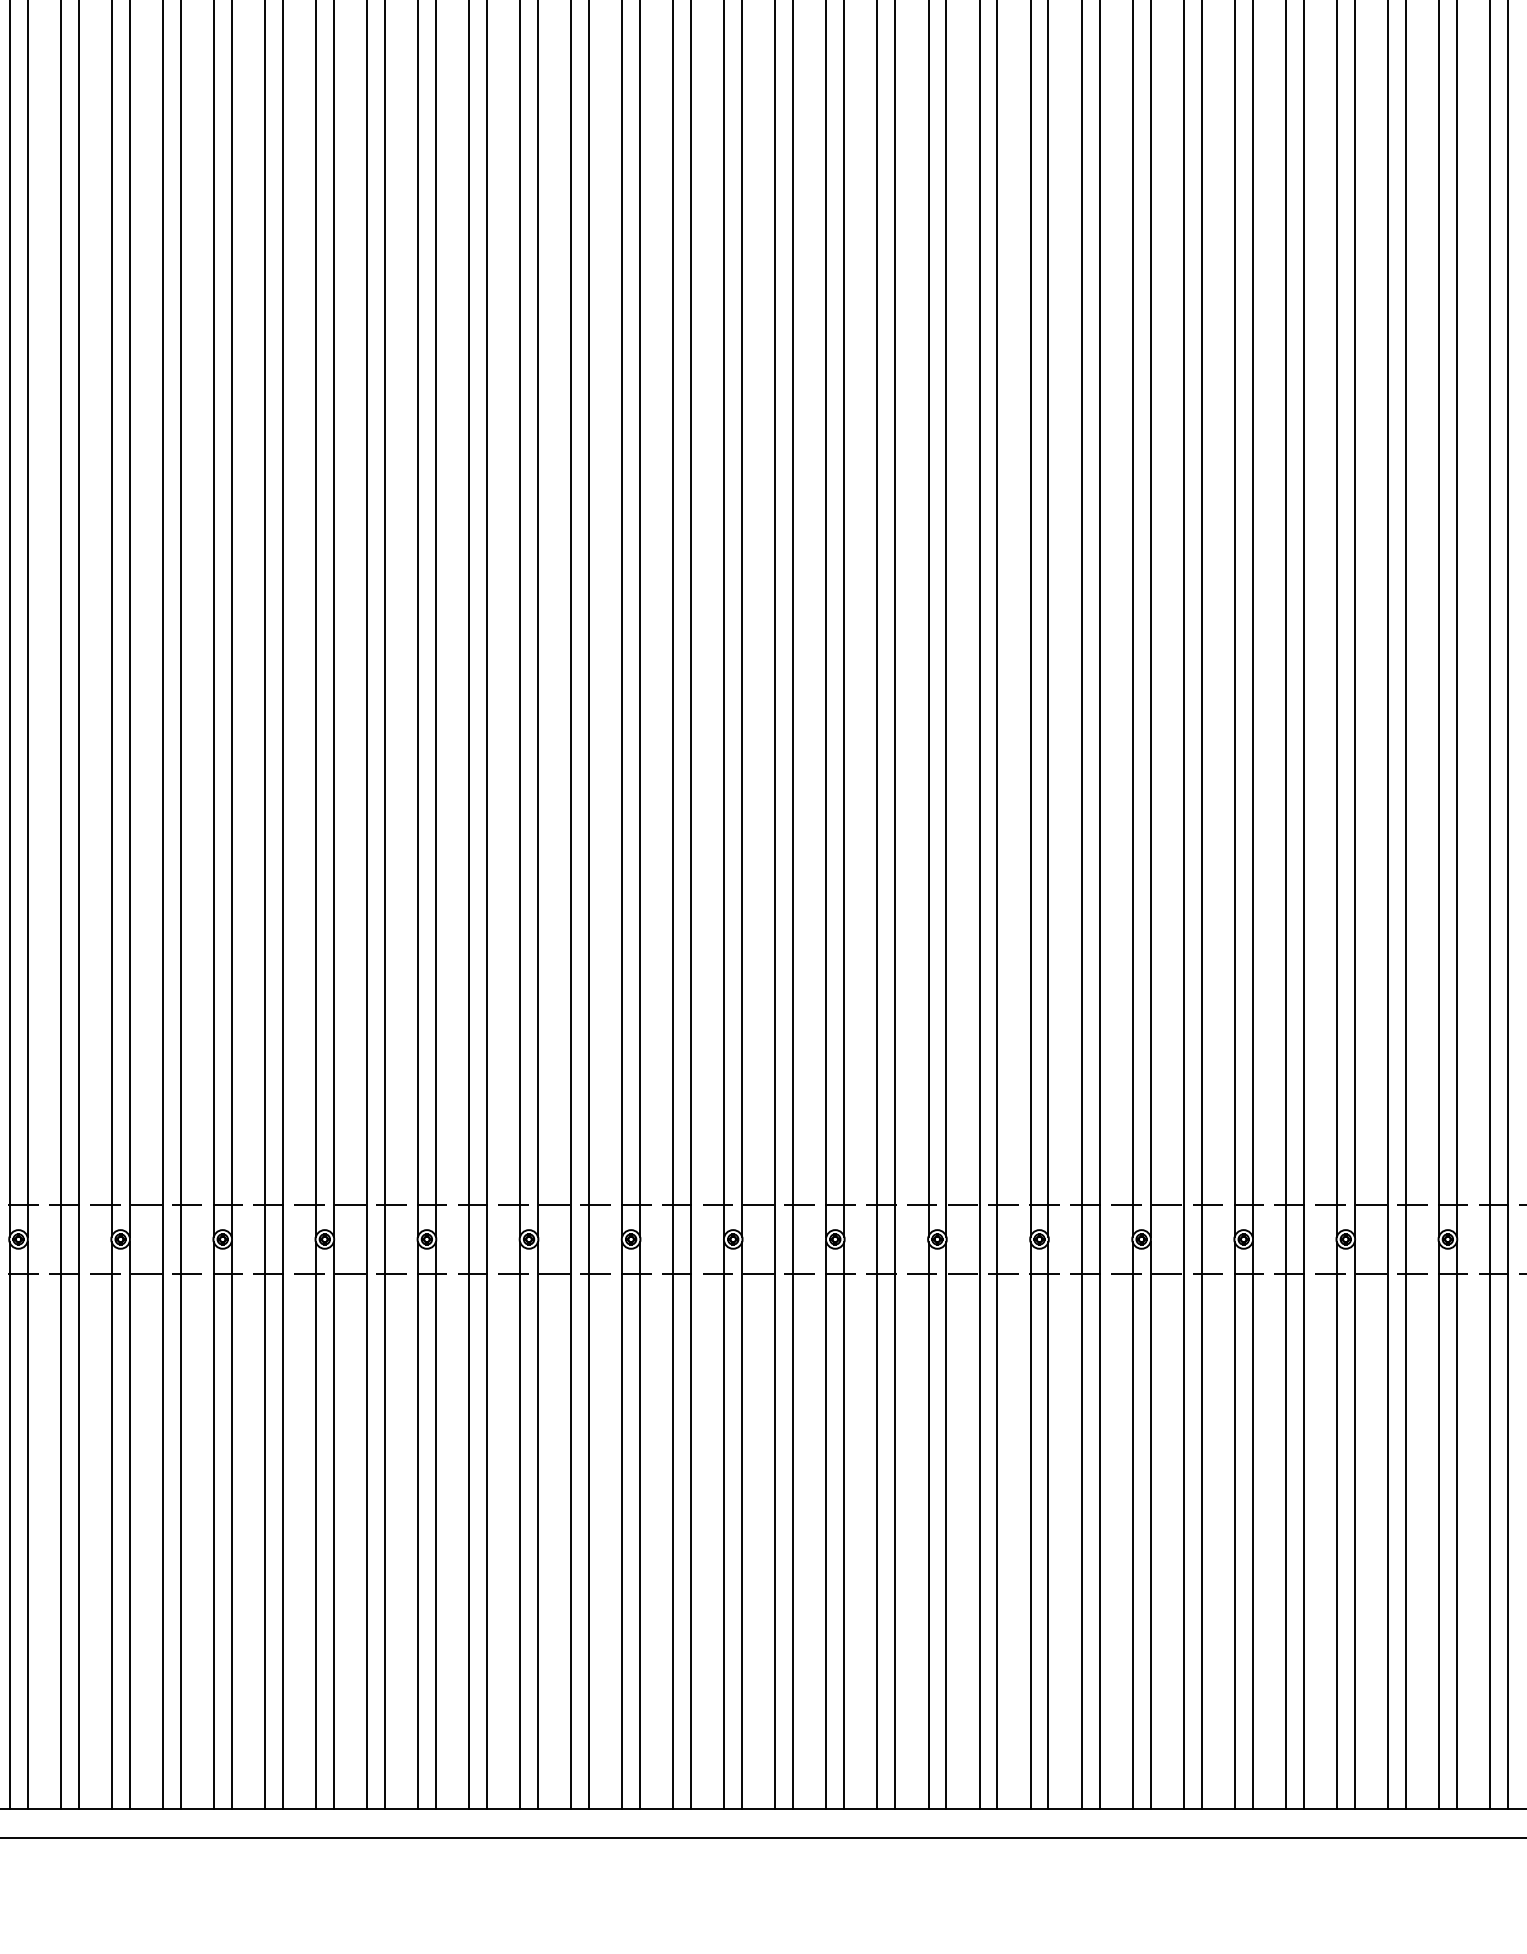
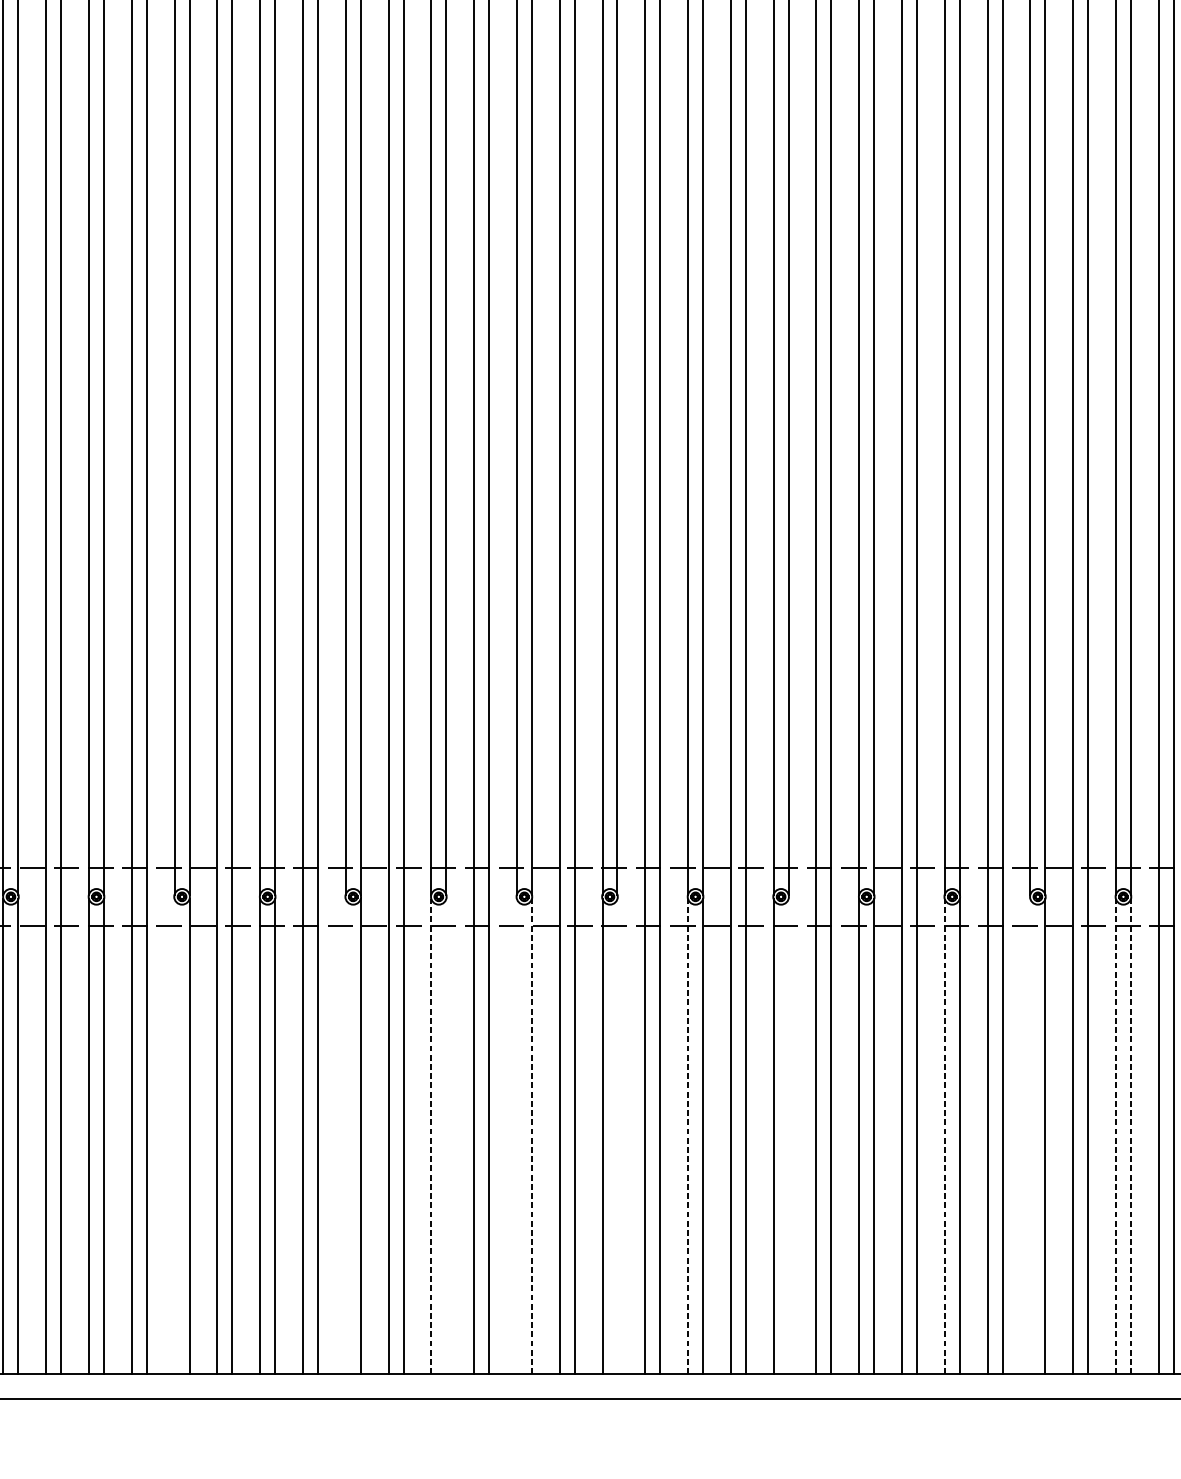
line: (418, 1524) -> (431, 1135), solid -> dashed
line: (537, 1524) -> (531, 1135), solid -> dashed
line: (724, 1524) -> (688, 1135), solid -> dashed
line: (1030, 1524) -> (944, 1135), solid -> dashed
line: (1234, 1524) -> (1115, 1135), solid -> dashed
line: (1252, 1524) -> (1130, 1135), solid -> dashed
line: (111, 1525) -> (174, 1136), removed
line: (315, 1525) -> (345, 1136), removed
line: (435, 1525) -> (445, 1136), removed
line: (520, 1525) -> (517, 1136), removed
line: (640, 1525) -> (617, 1136), removed
line: (844, 1525) -> (788, 1136), removed
line: (1132, 1525) -> (1030, 1136), removed

